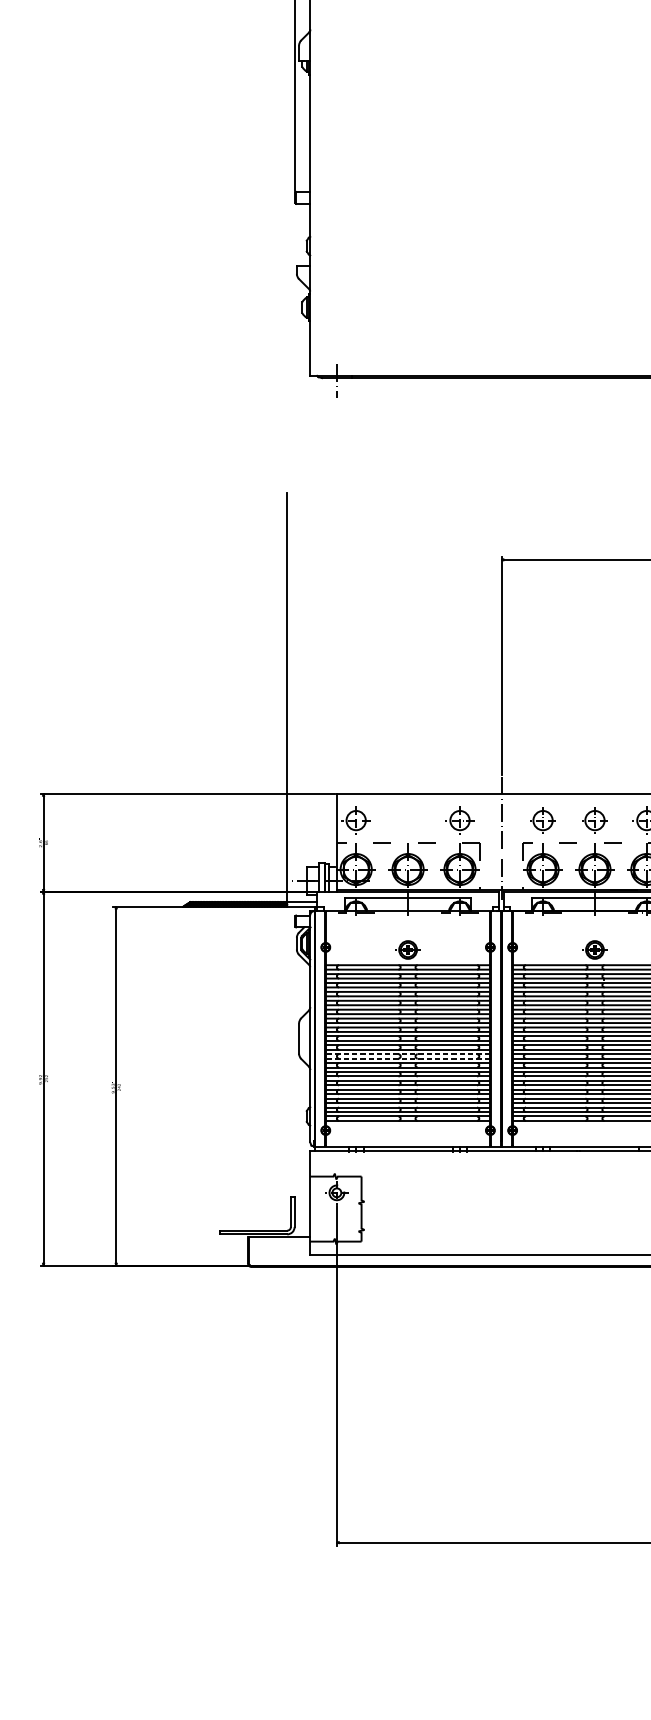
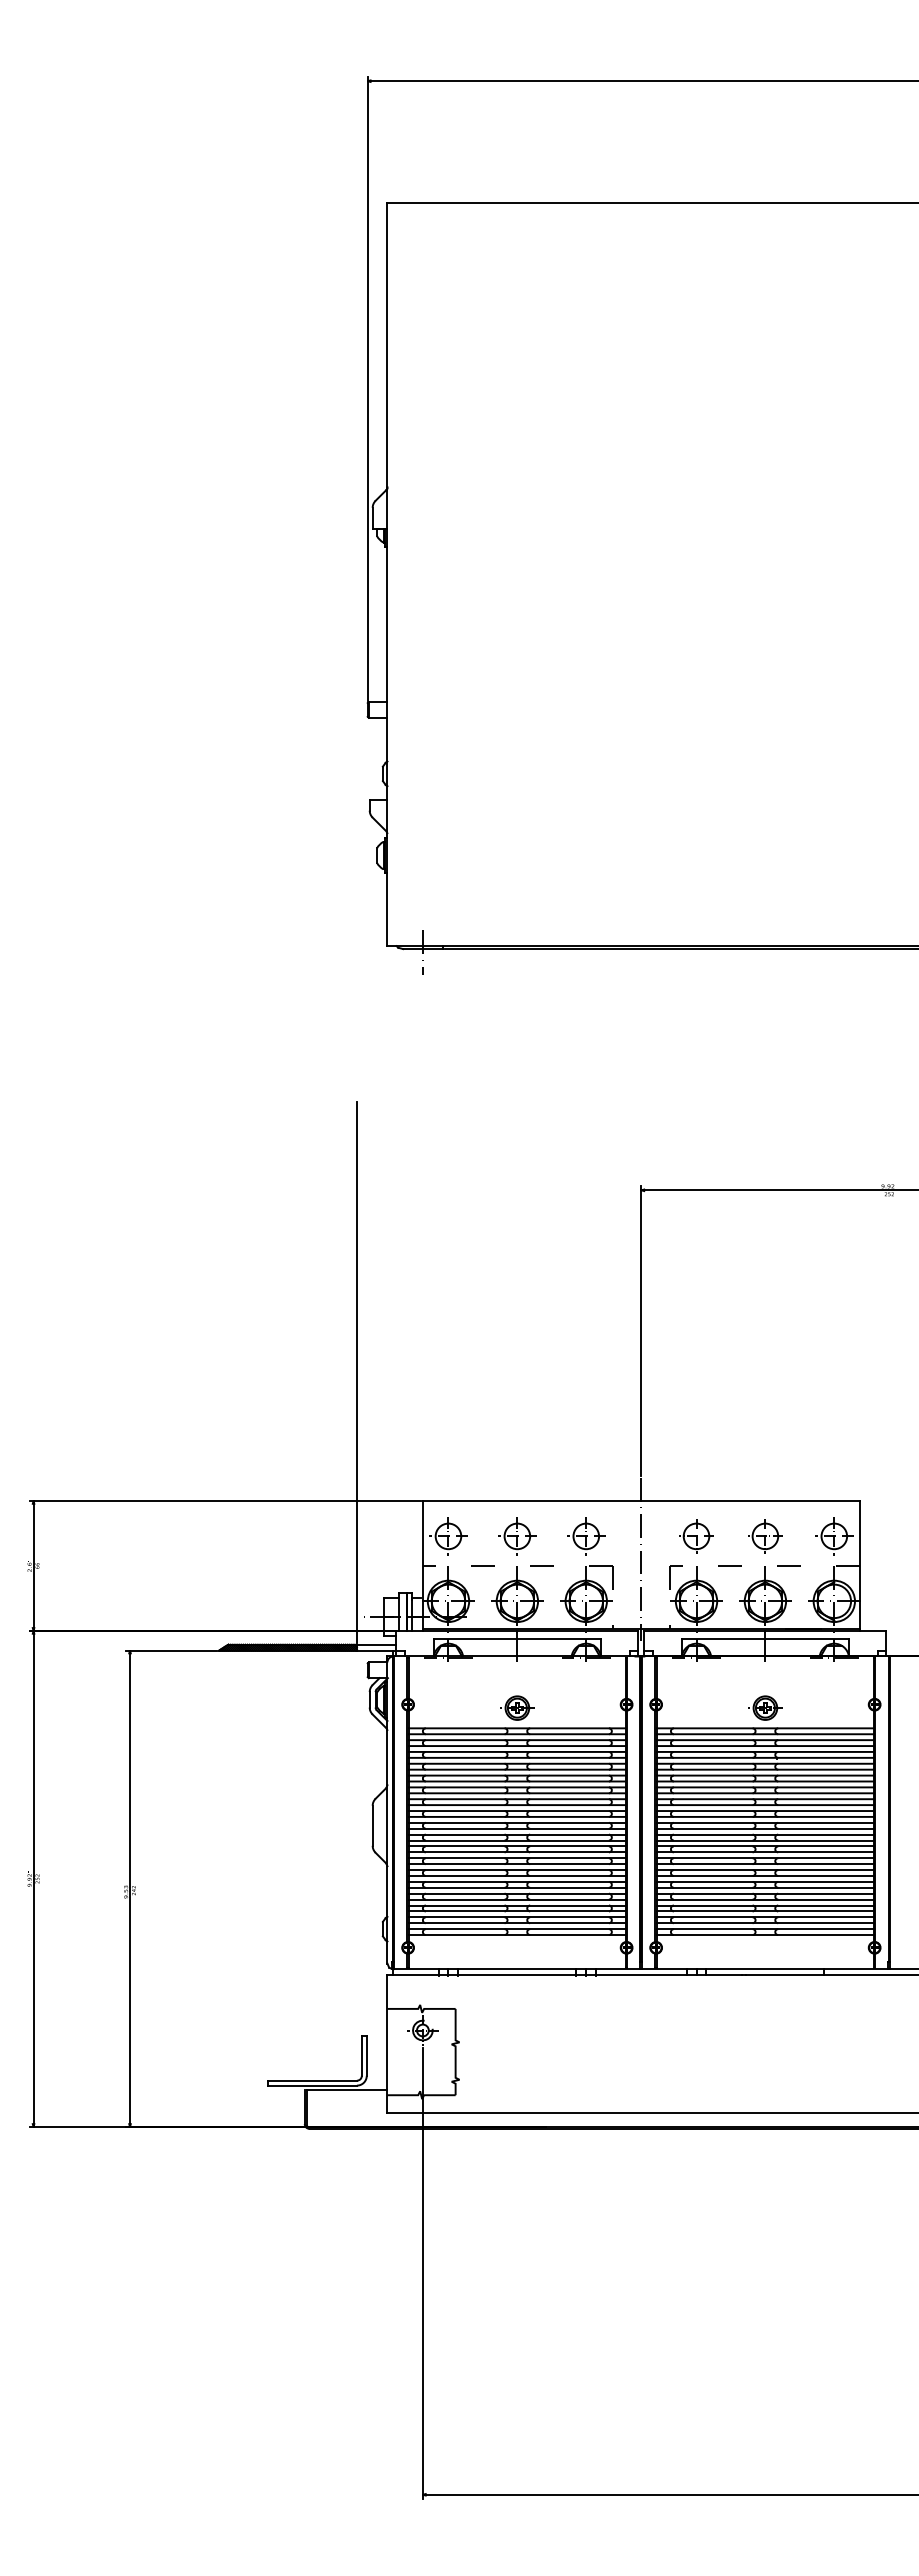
part: (408, 820) -> (517, 1536), added
line: (408, 1054) -> (517, 1846), dashed -> solid
line: (408, 1058) -> (517, 1852), dashed -> solid

